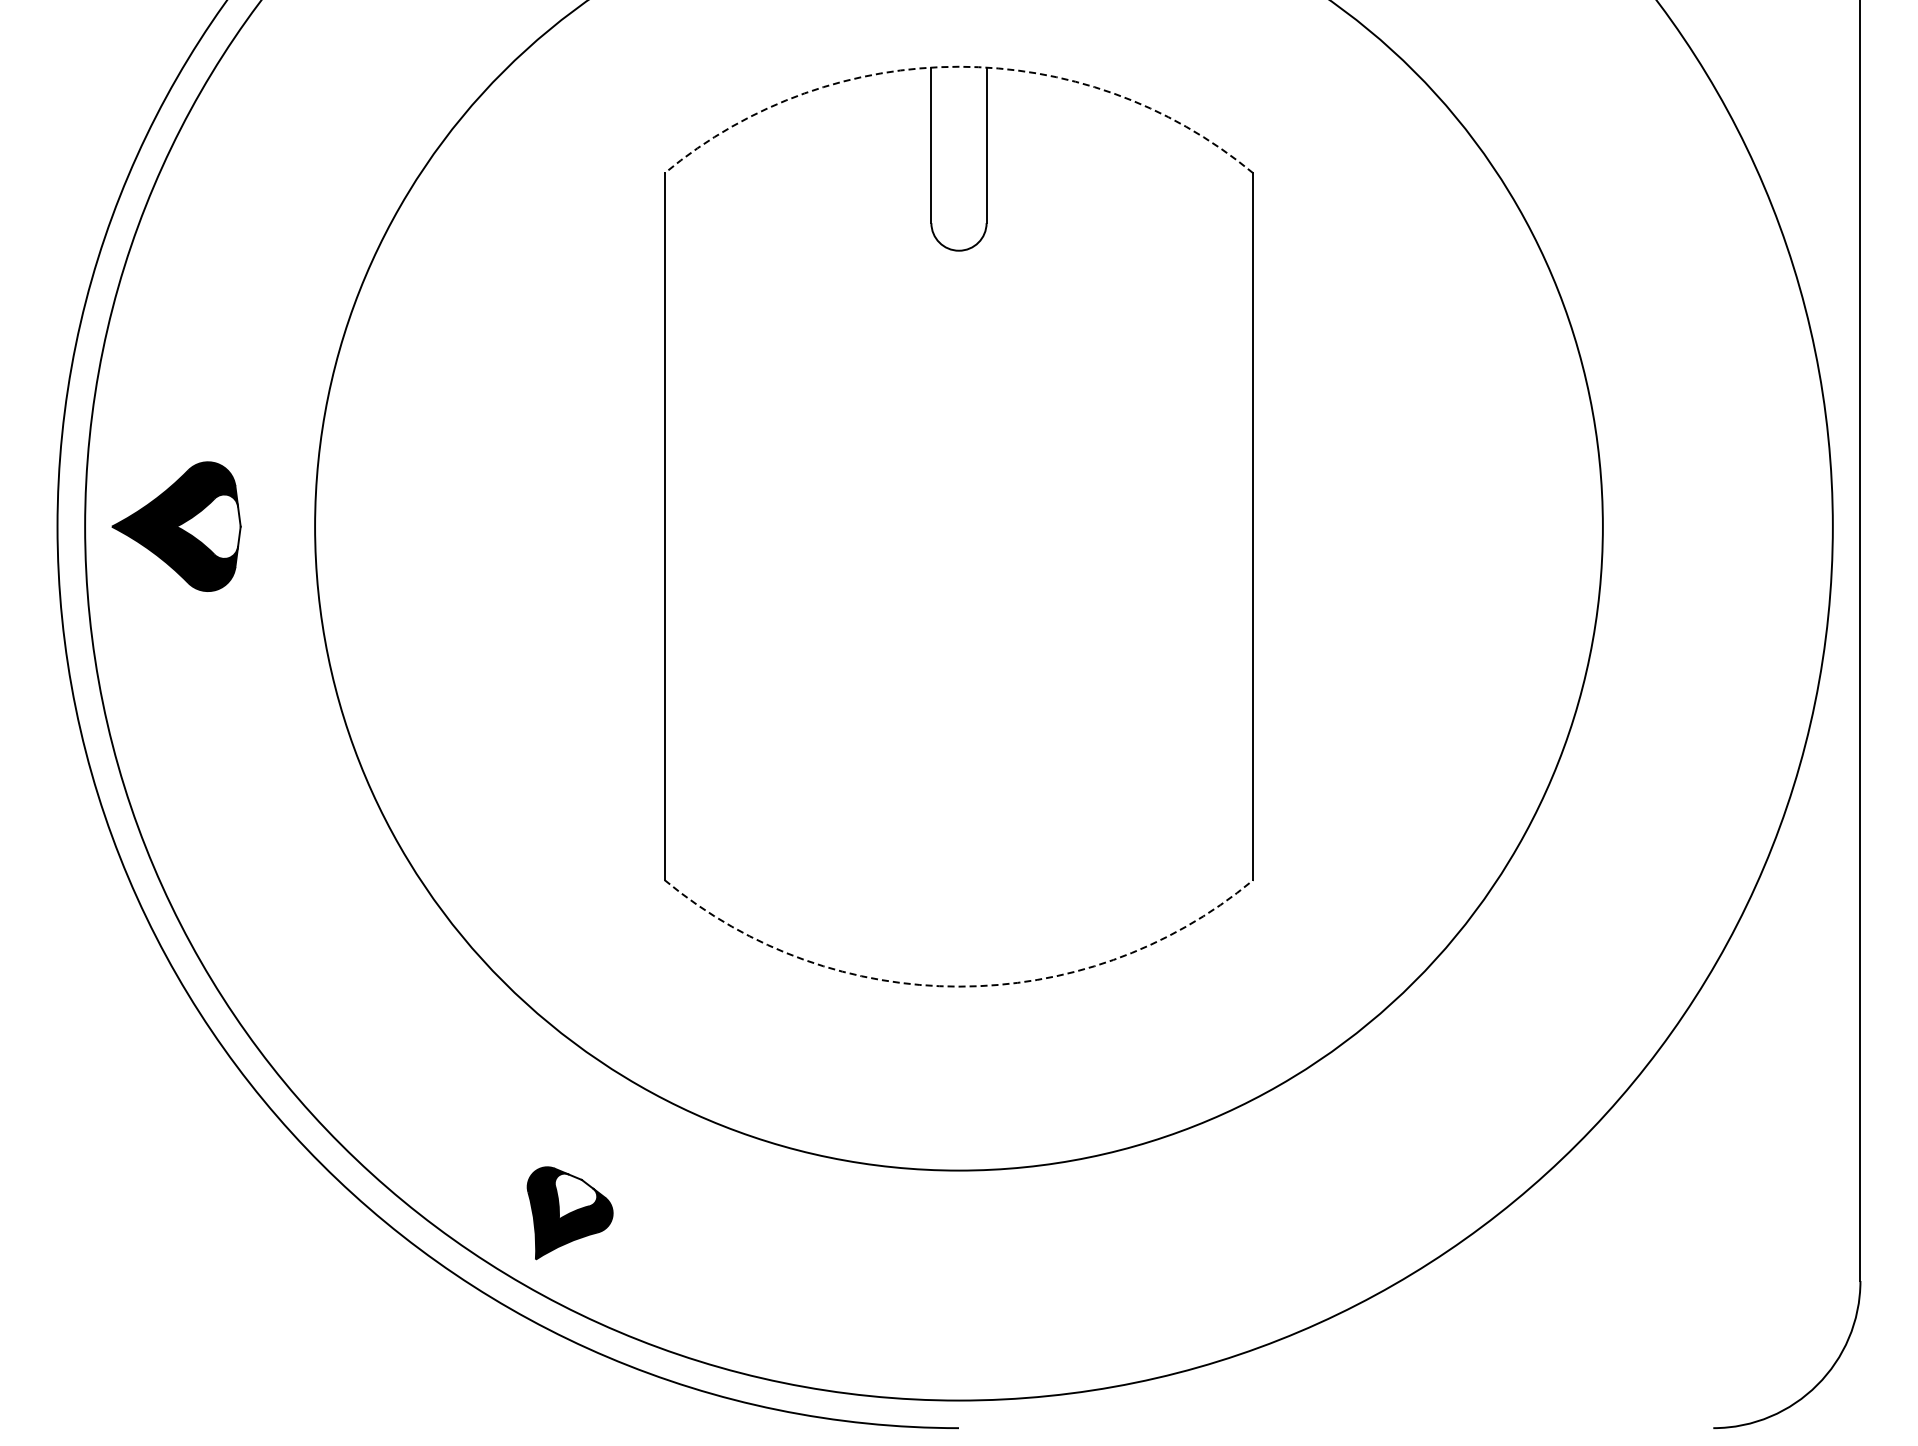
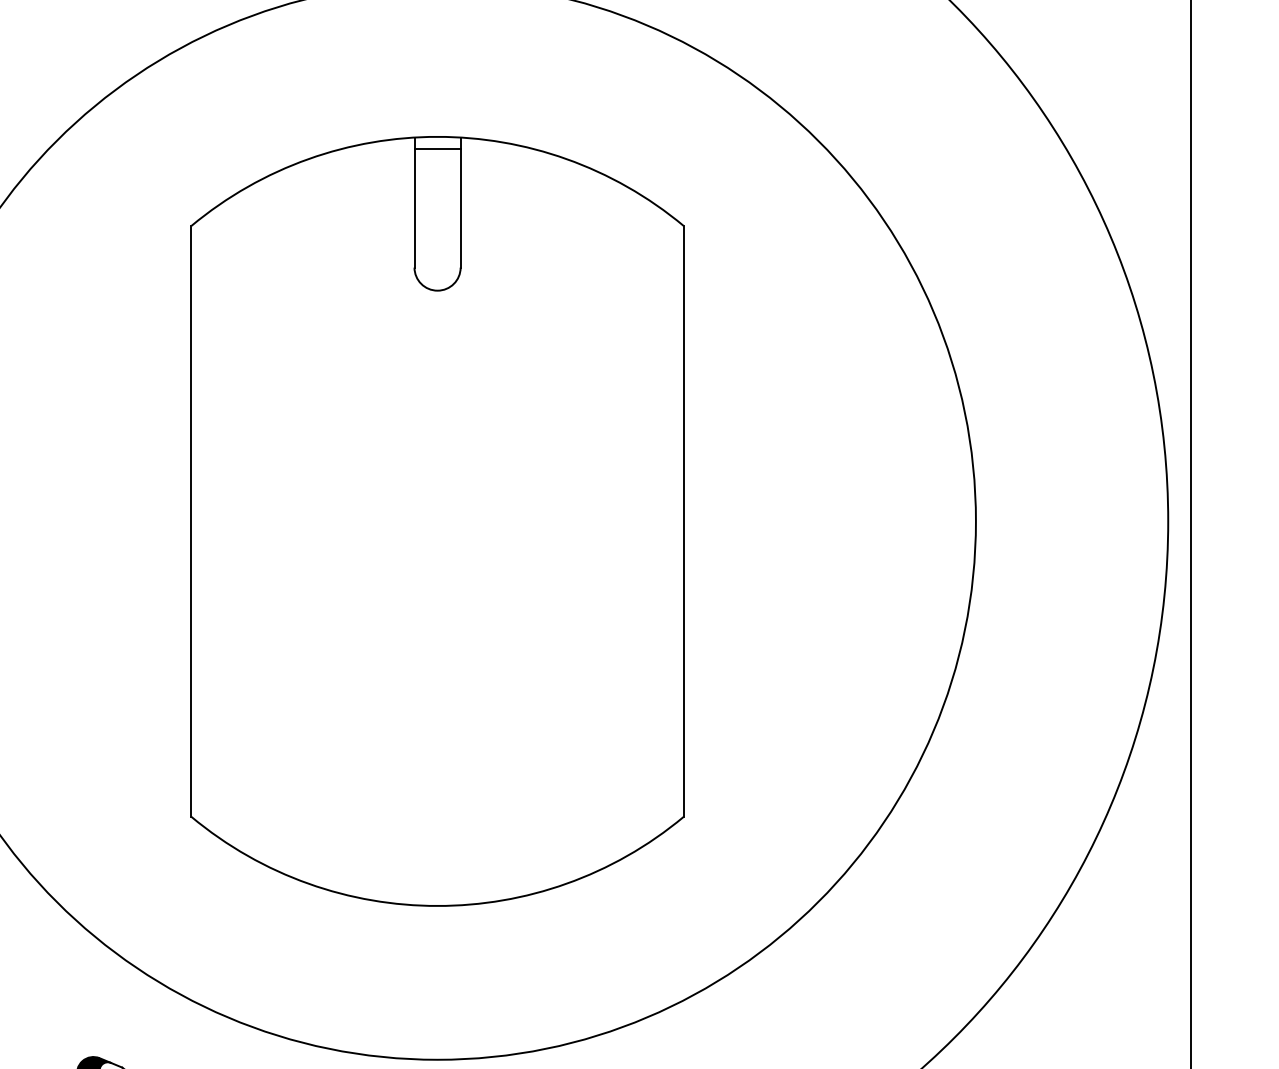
arc: (958, 66) -> (437, 136), dashed -> solid
line: (958, 81) -> (437, 149), added
arc: (958, 986) -> (437, 905), dashed -> solid

